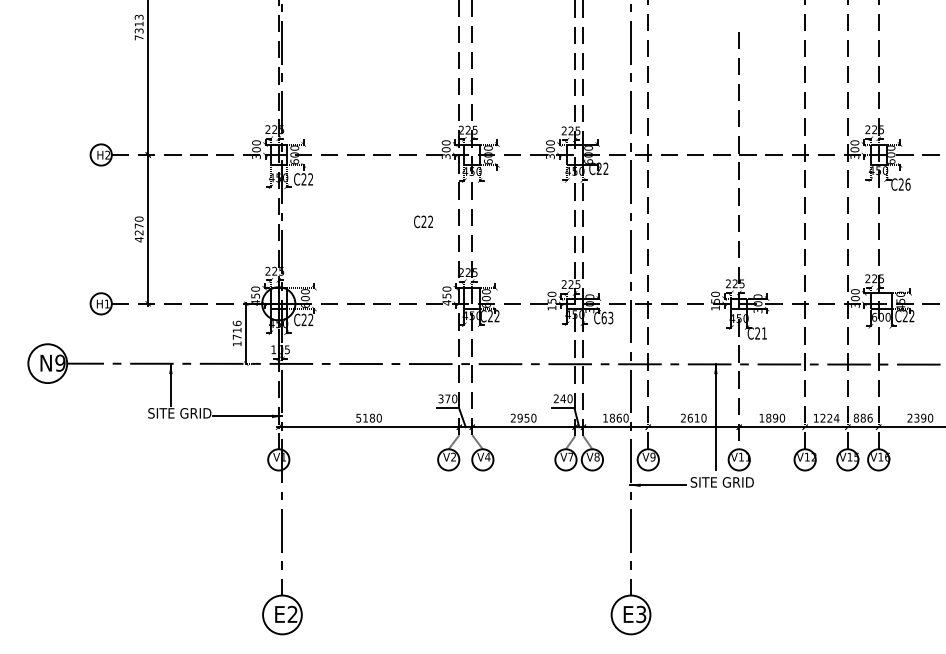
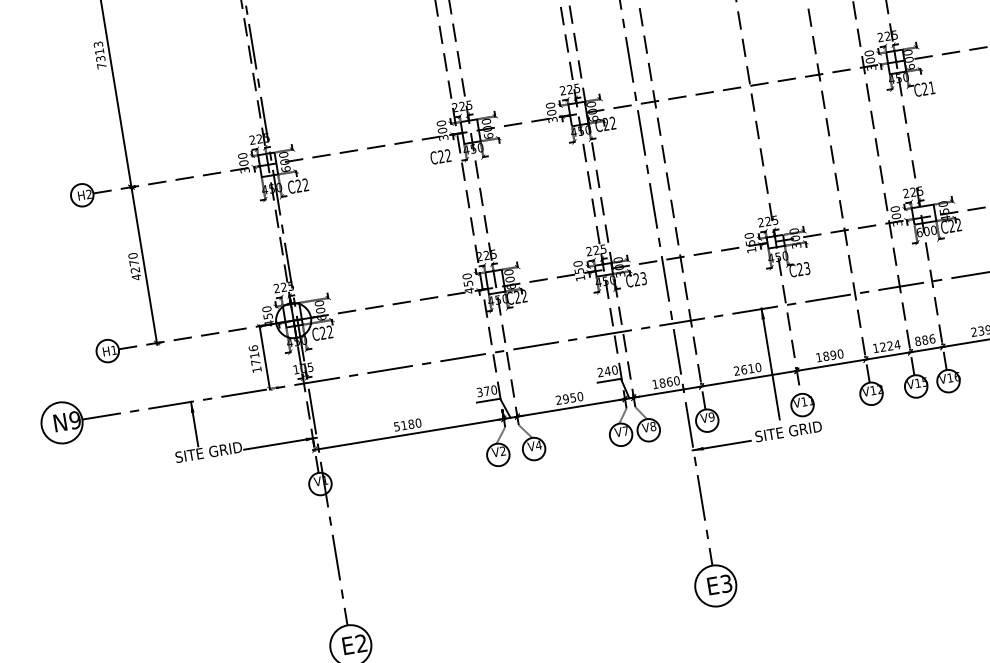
text: (907, 184) -> (931, 87), C26 -> C21
text: (423, 221) -> (440, 156), moved
text: (603, 317) -> (635, 279), C63 -> C23
text: (764, 333) -> (807, 268), C21 -> C23

